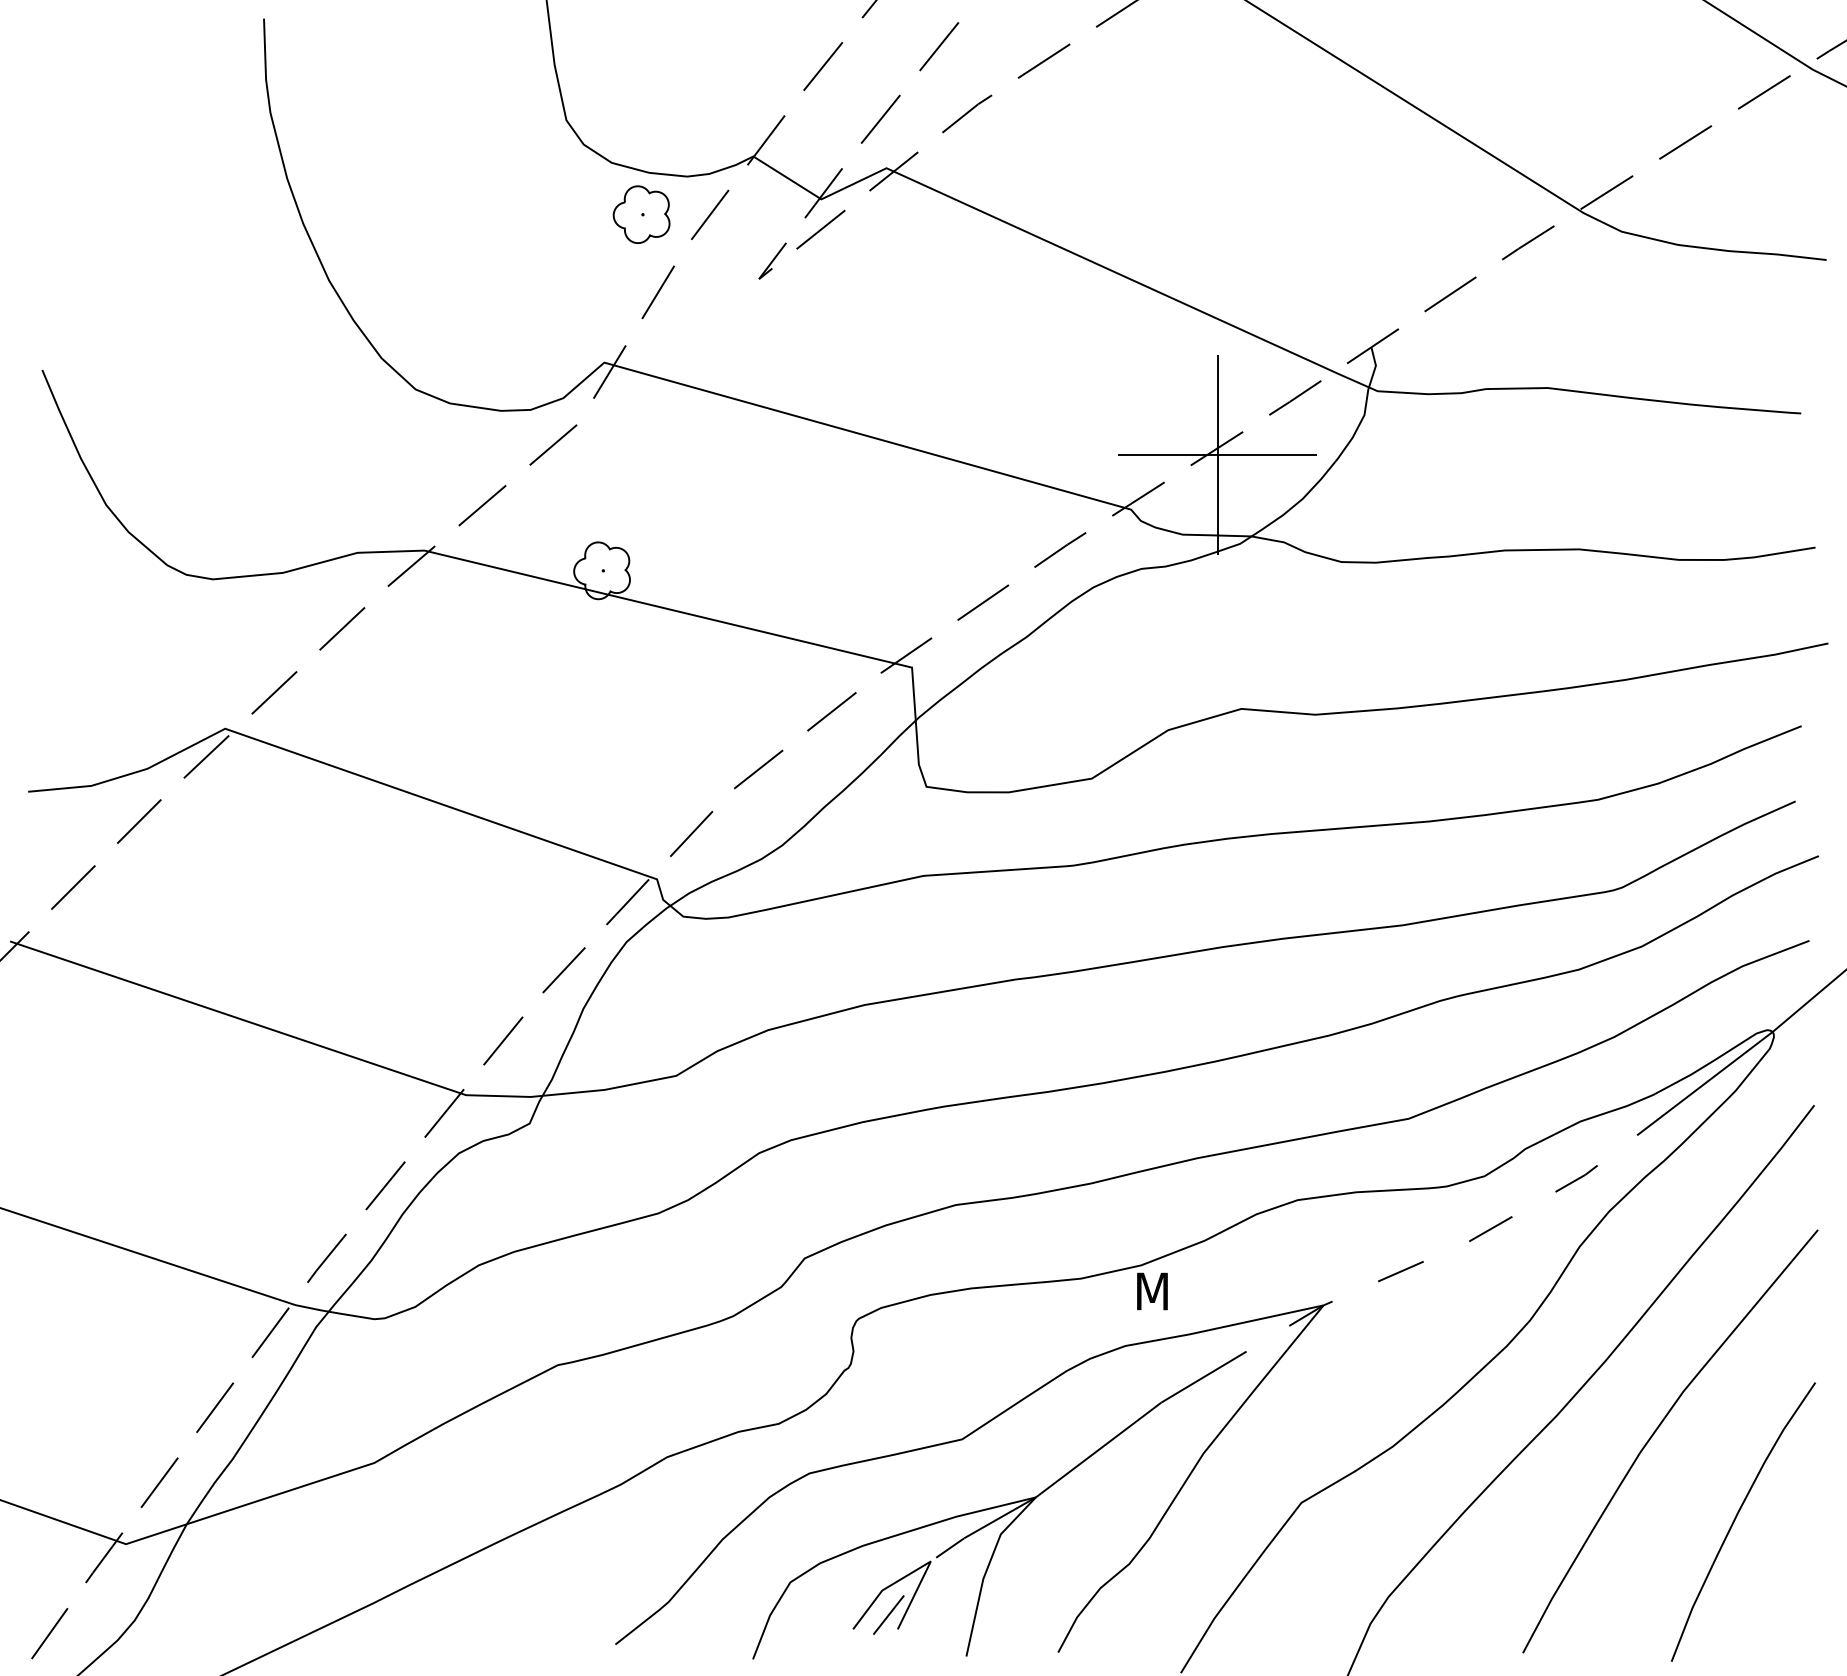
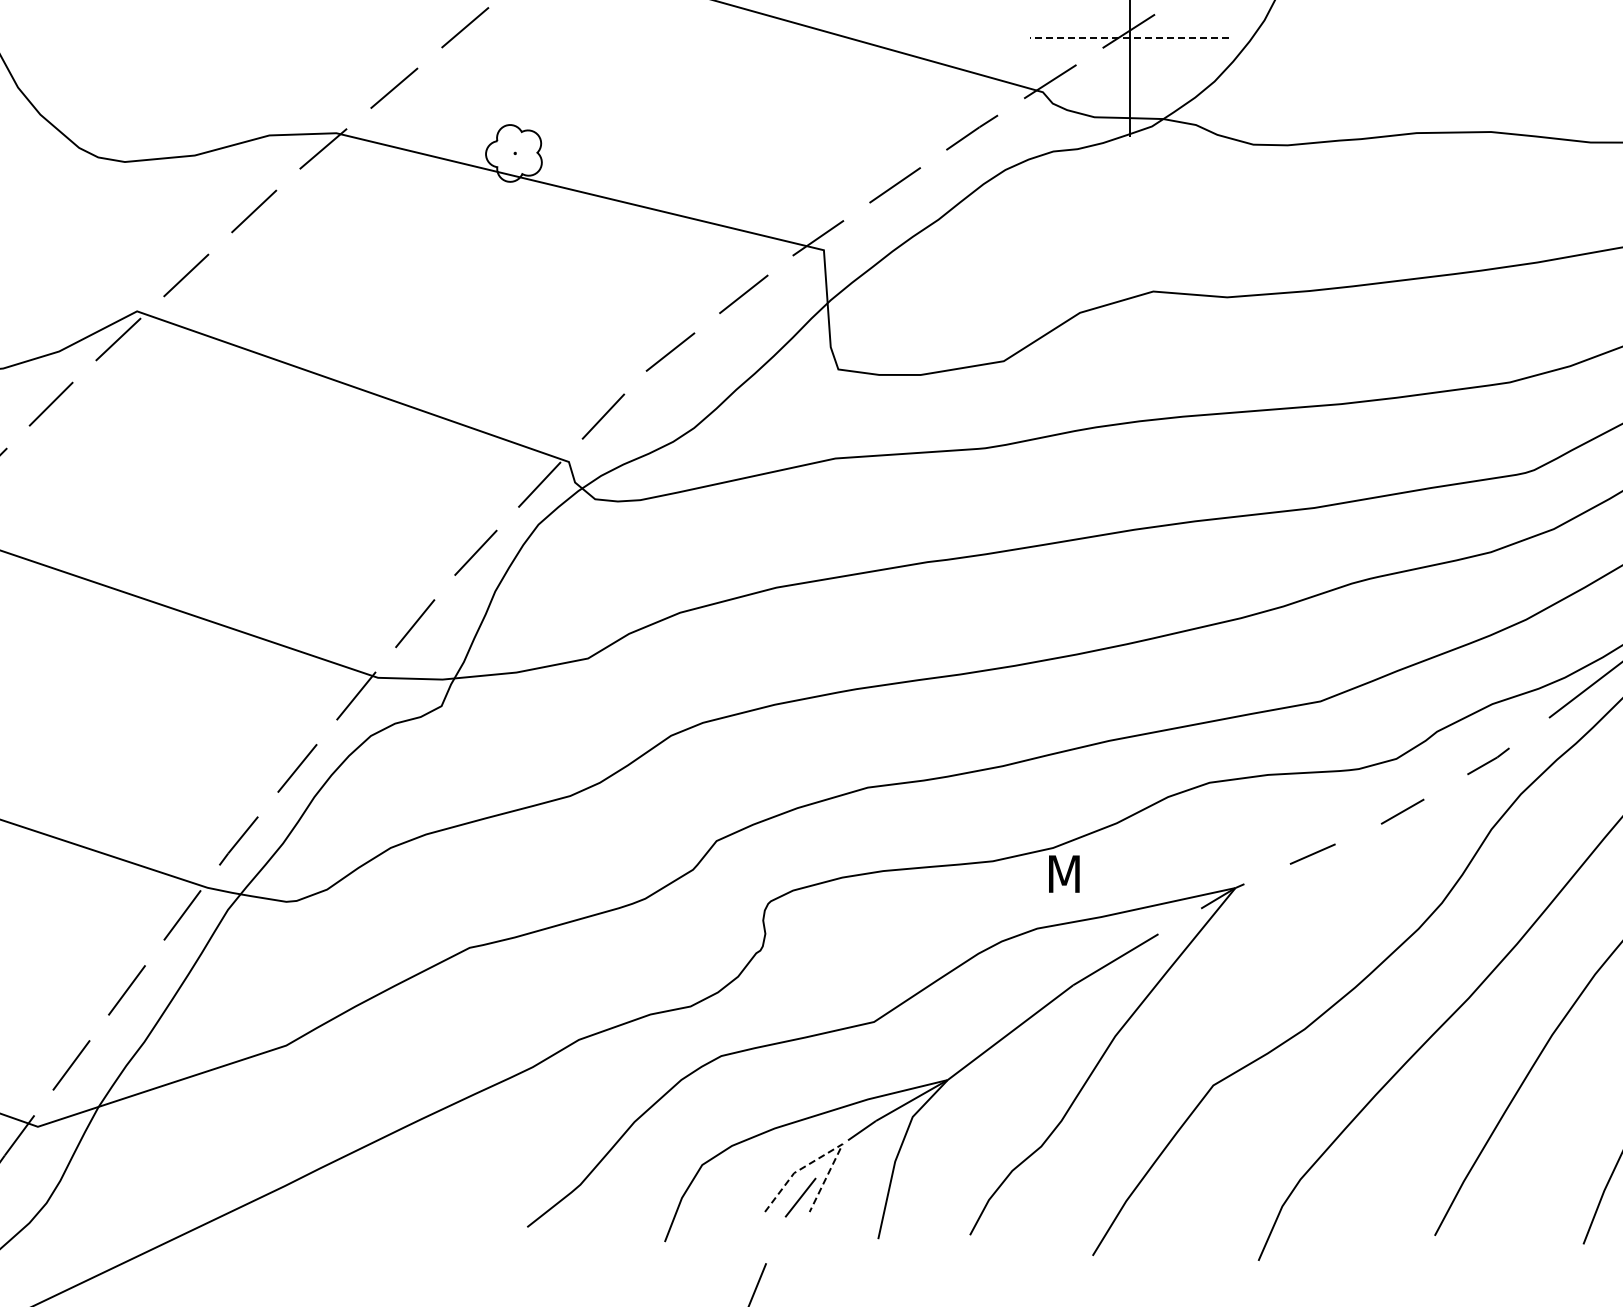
line: (1217, 454) -> (1129, 37), solid -> dashed
line: (918, 1569) -> (830, 1152), solid -> dashed

